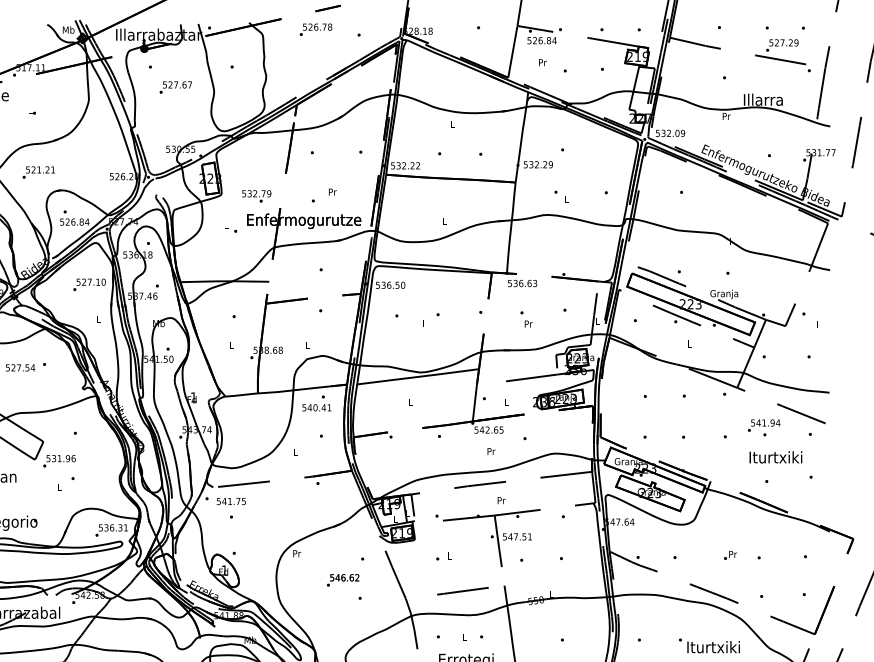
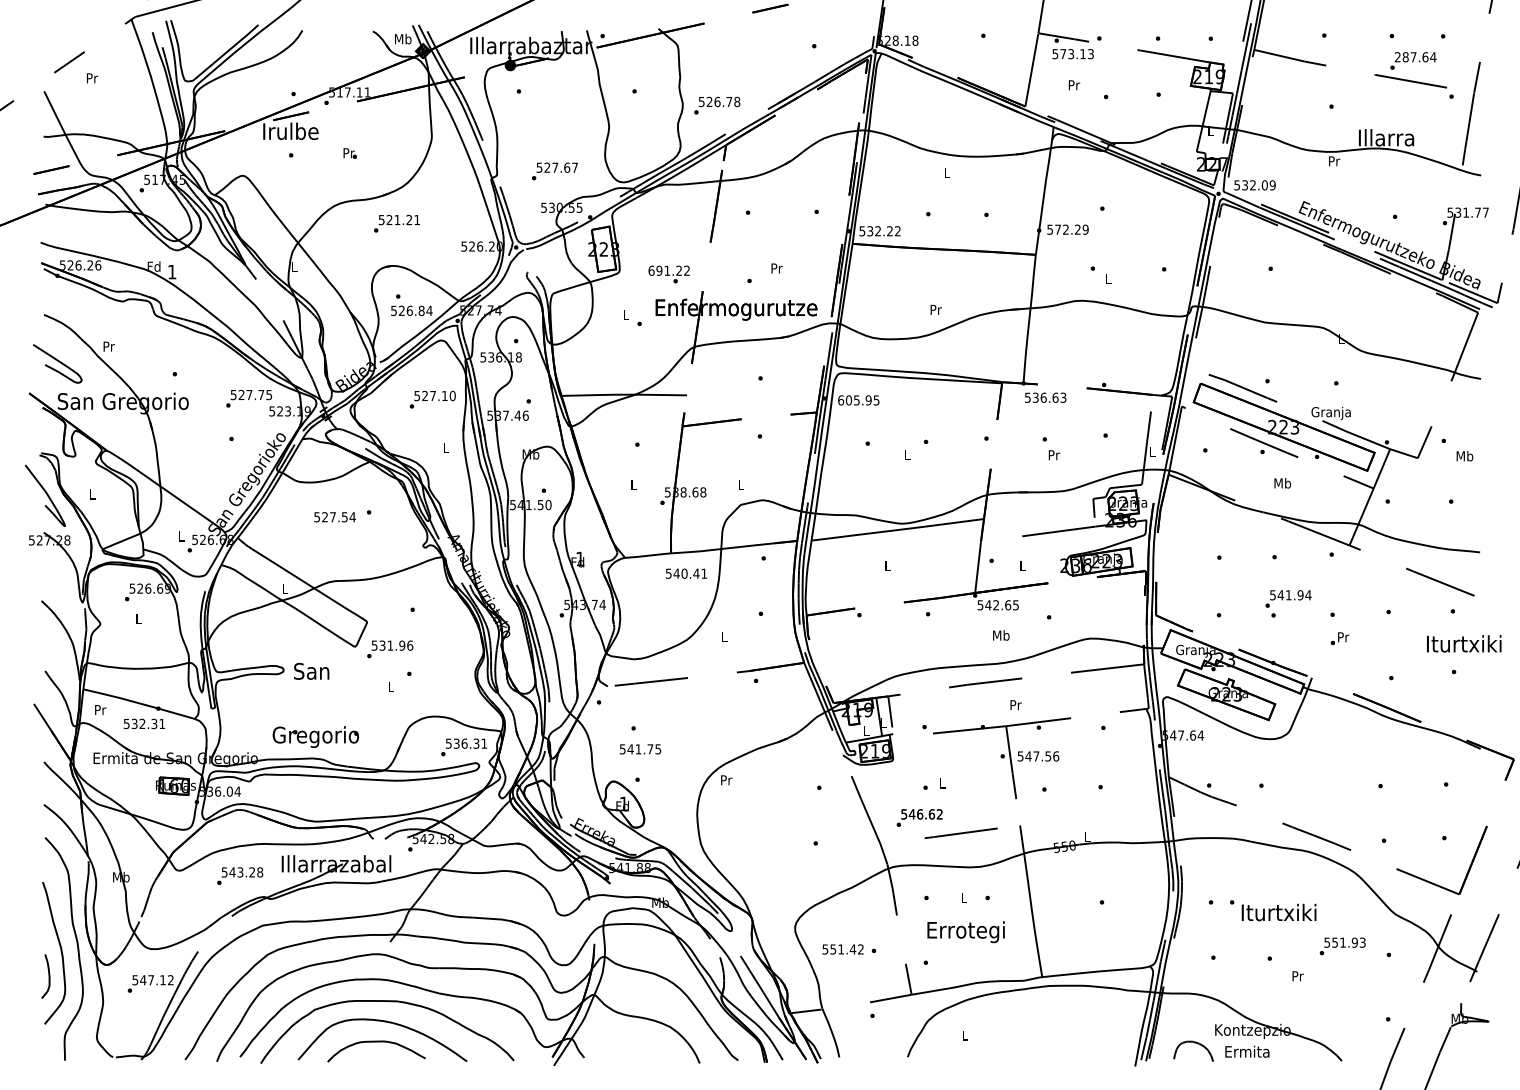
text: (316, 29) -> (717, 105), moved
text: (545, 40) -> (1077, 54), 526.84 -> 573.13
text: (783, 43) -> (1415, 57), 527.29 -> 287.64
text: (175, 87) -> (554, 171), moved
text: (30, 110) -> (348, 153), L -> Pr
text: (530, 164) -> (1057, 229), 532.29 -> 572.29
text: (38, 172) -> (396, 223), moved
text: (256, 193) -> (669, 270), 532.79 -> 691.22
text: (444, 221) -> (935, 309), L -> Pr
text: (390, 285) -> (858, 400), 536.50 -> 605.95
text: (818, 324) -> (1464, 455), L -> Mb
text: (689, 344) -> (1282, 483), L -> Mb
text: (316, 407) -> (686, 573), moved
text: (764, 425) -> (1288, 598), moved
text: (491, 451) -> (1001, 635), Pr -> Mb
text: (776, 457) -> (1464, 643), moved
text: (231, 501) -> (640, 749), moved
text: (530, 536) -> (1056, 756), 547.51 -> 547.56
text: (730, 555) -> (1339, 638), moved
text: (343, 580) -> (919, 817), moved
text: (709, 645) -> (1273, 910), moved

